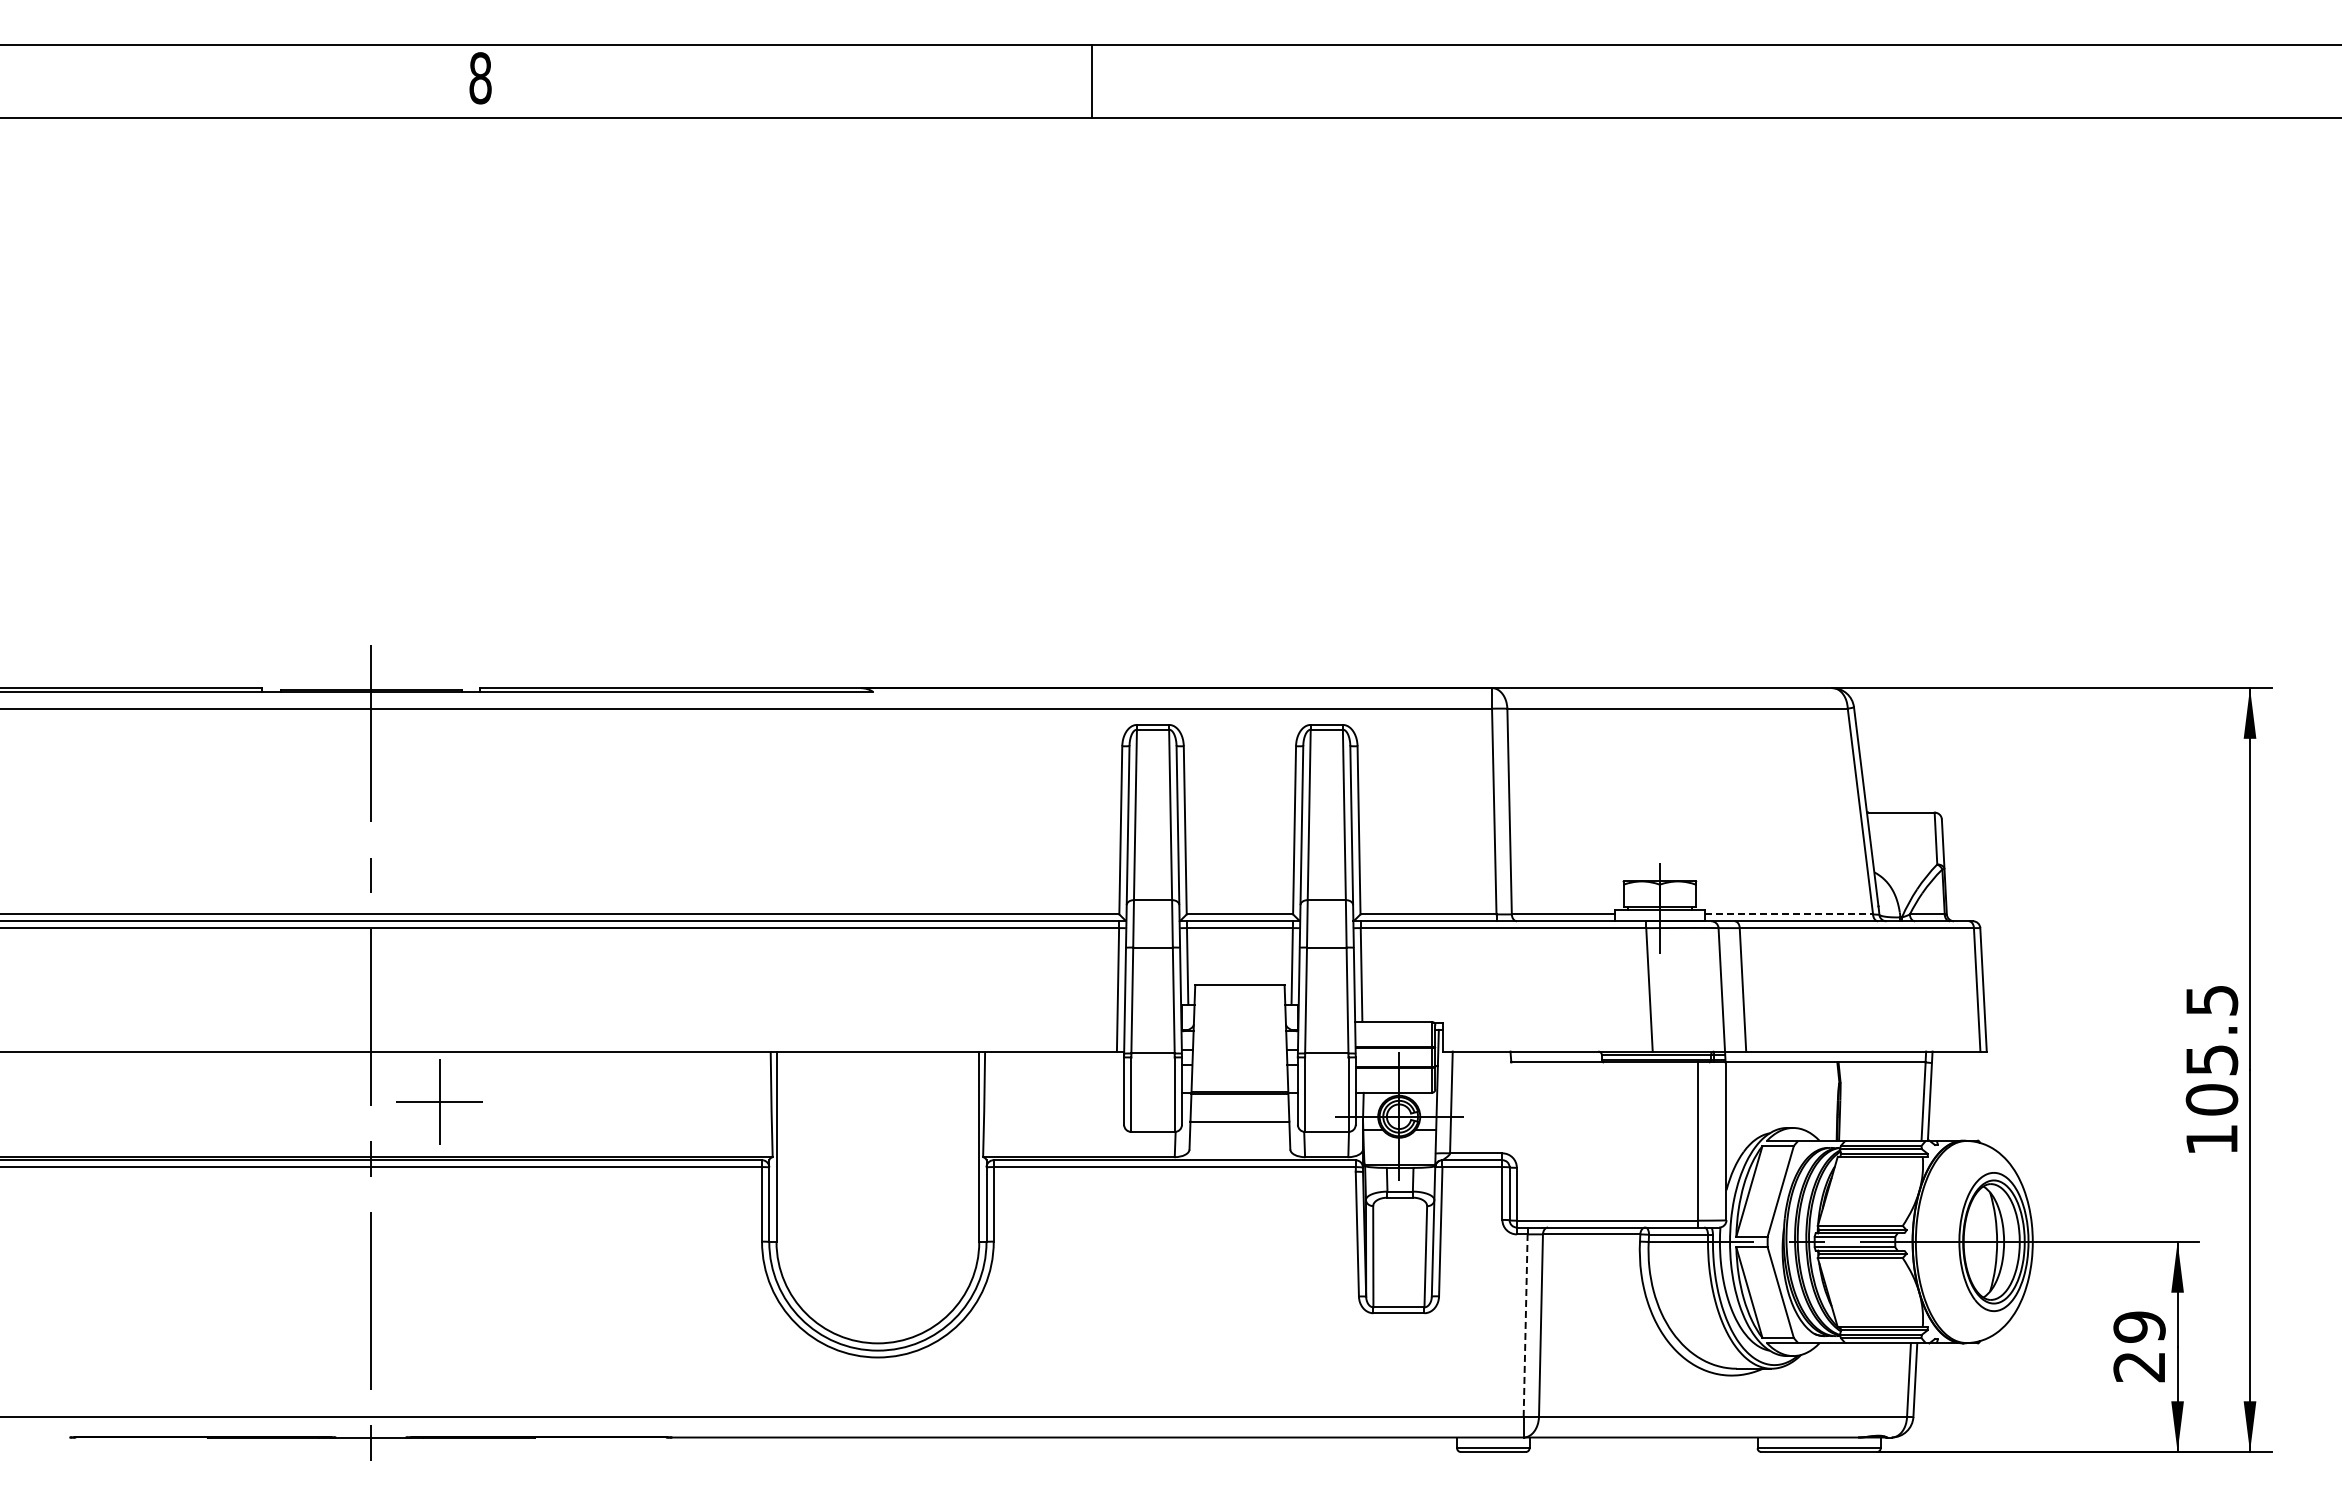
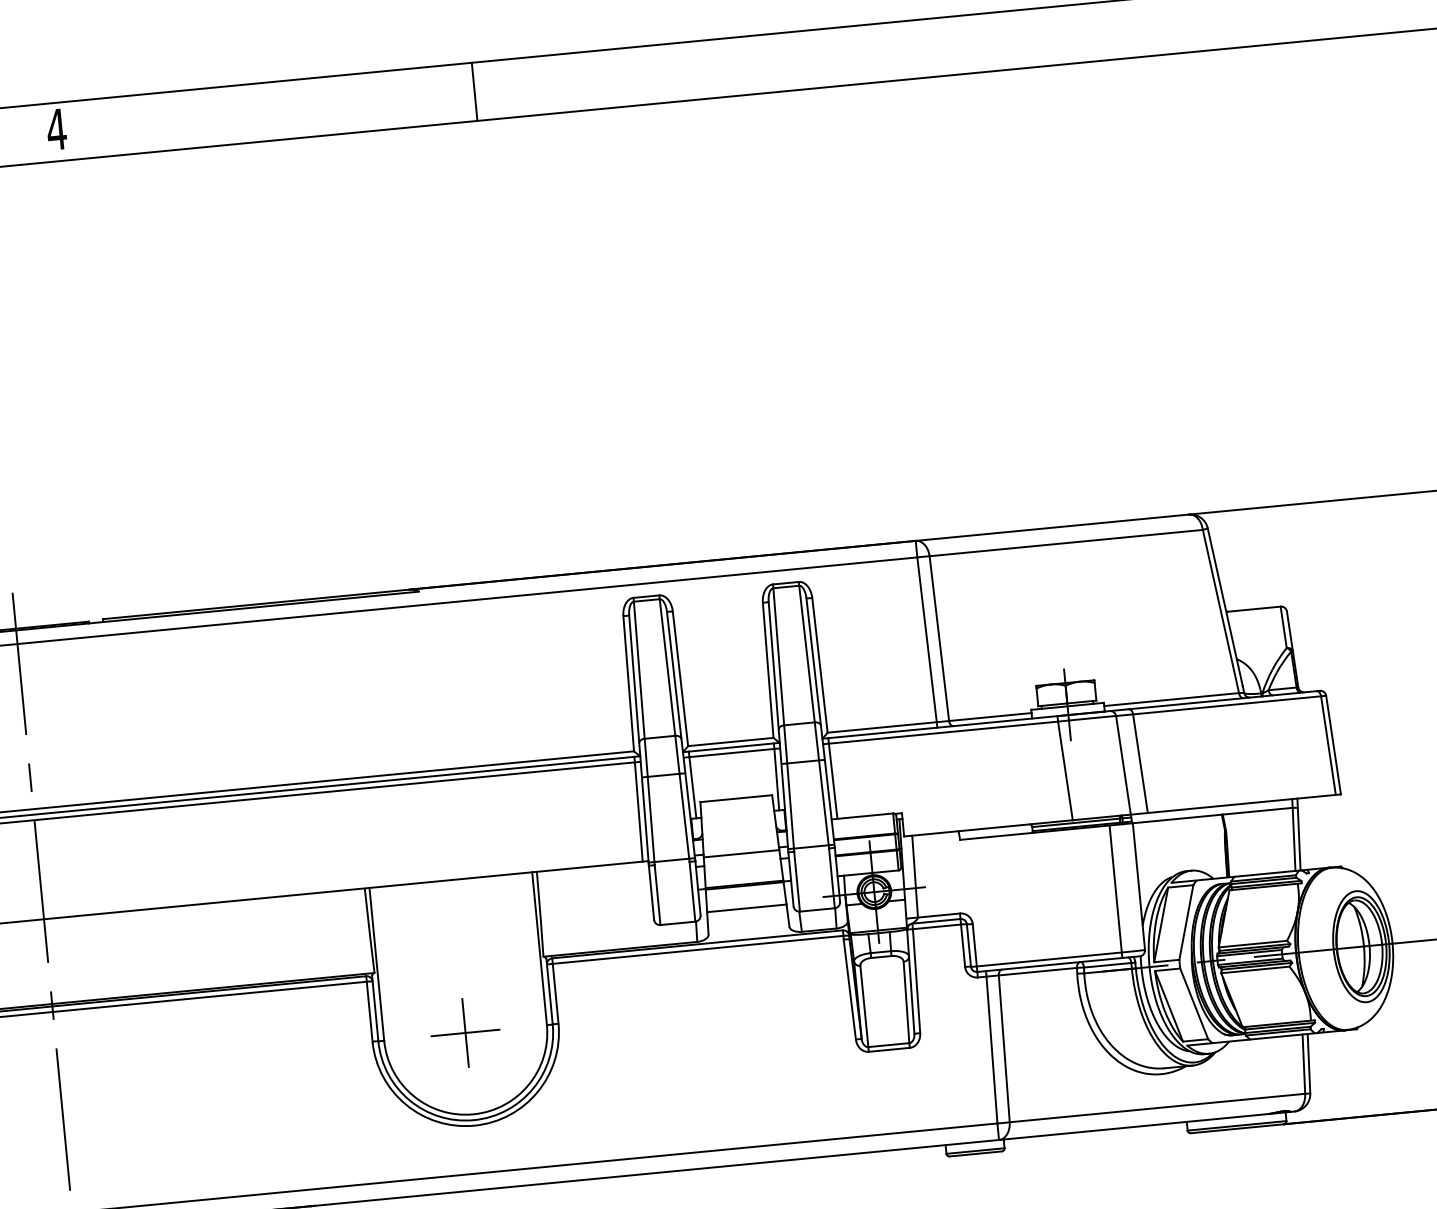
text: (480, 78) -> (56, 129), 8 -> 4
line: (1091, 81) -> (474, 91), moved
line: (1789, 914) -> (1171, 699), dashed -> solid
line: (1239, 1053) -> (741, 853), added
part: (439, 1101) -> (465, 1032), moved
line: (1525, 1325) -> (991, 1049), dashed -> solid

